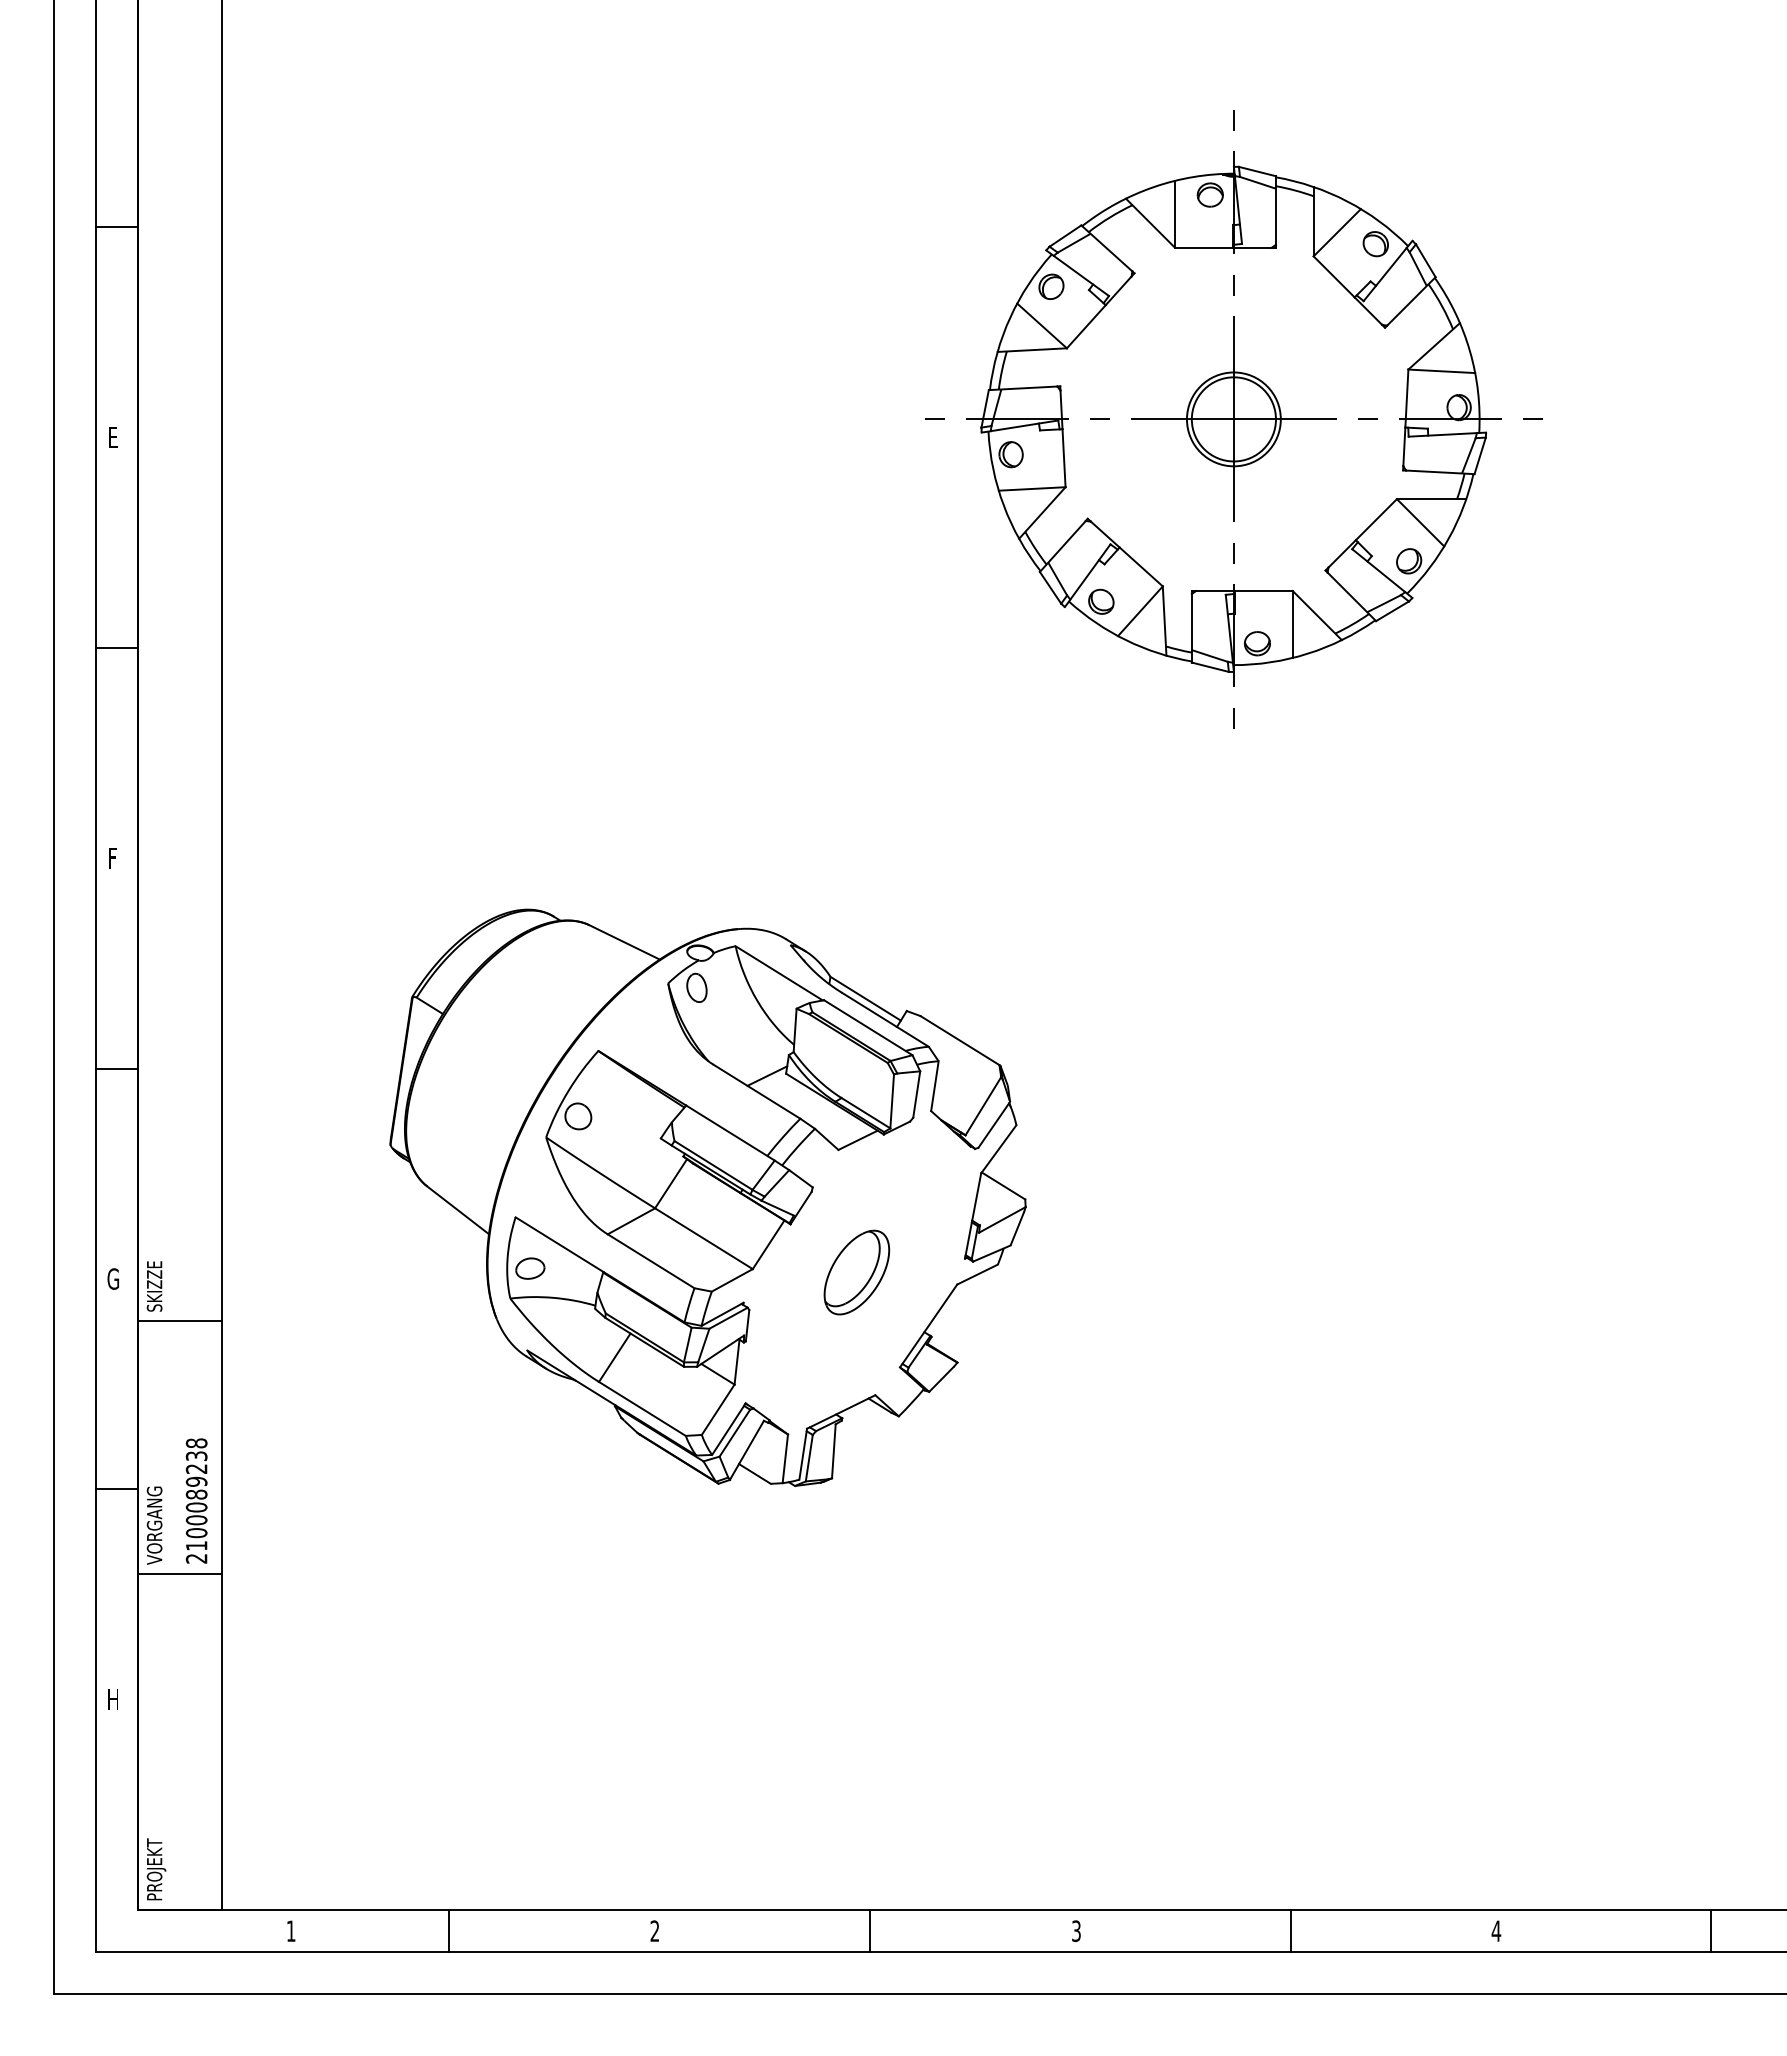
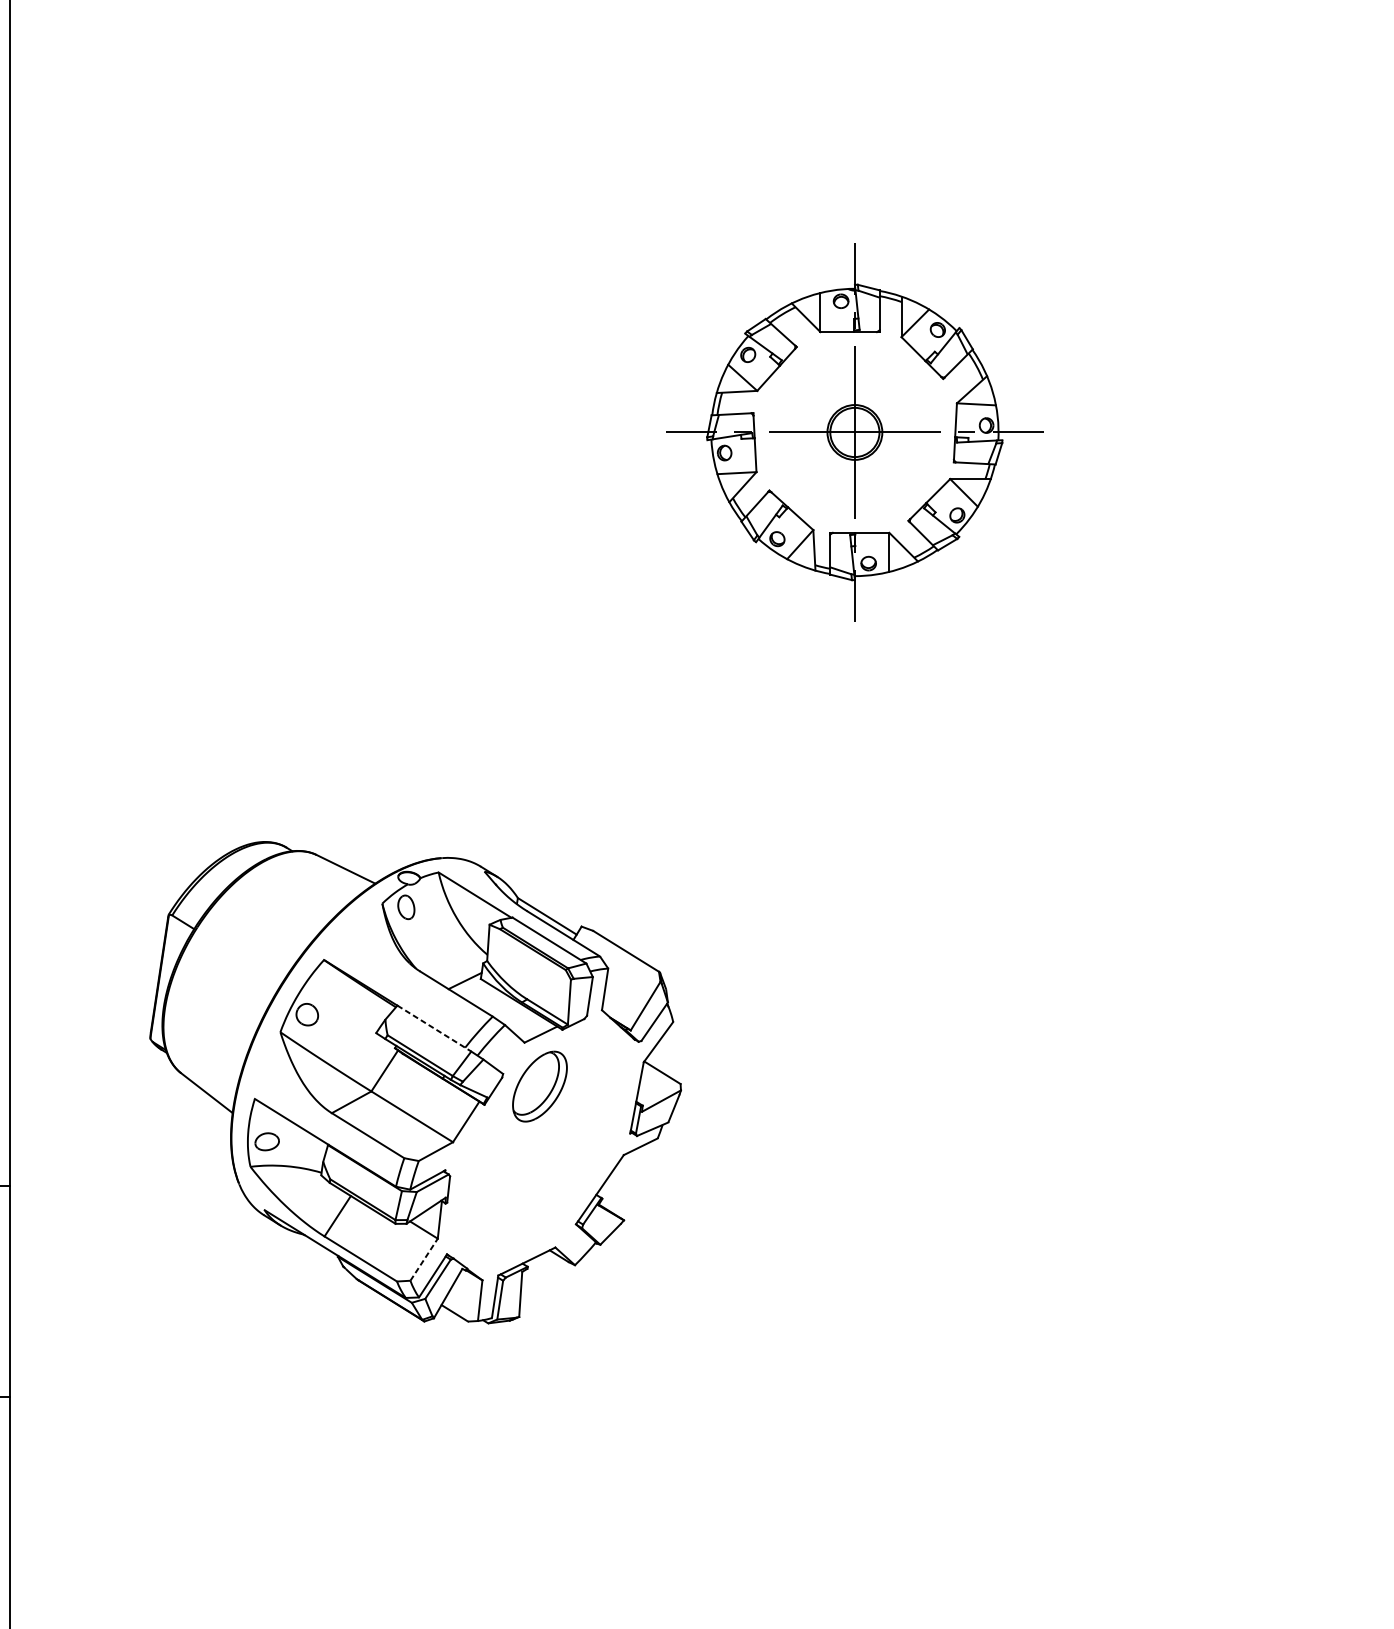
part: (1233, 419) -> (854, 432), size x0.7
line: (730, 1133) -> (434, 1028), solid -> dashed
part: (856, 1272) -> (539, 1086), moved
line: (718, 1409) -> (424, 1259), solid -> dashed

